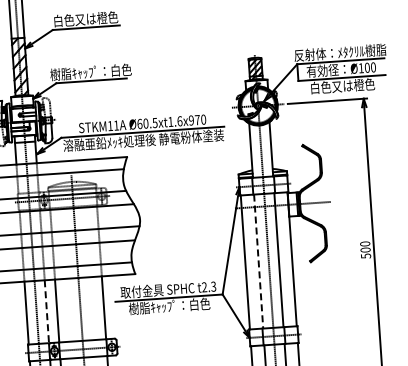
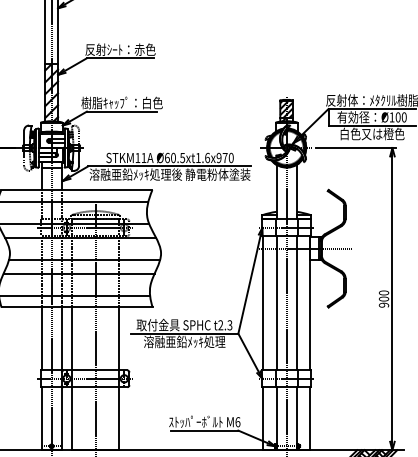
text: (85, 18) -> (120, 49), 白色又は橙色 -> 反射ｼｰﾄ：赤色
text: (365, 255) -> (383, 304), 500 -> 900
line: (258, 261) -> (276, 303), dashed -> solid
text: (169, 305) -> (184, 341), 樹脂ｷｬｯﾌﾟ：白色 -> 溶融亜鉛ﾒｯｷ処理
line: (46, 311) -> (61, 338), dashed -> solid

